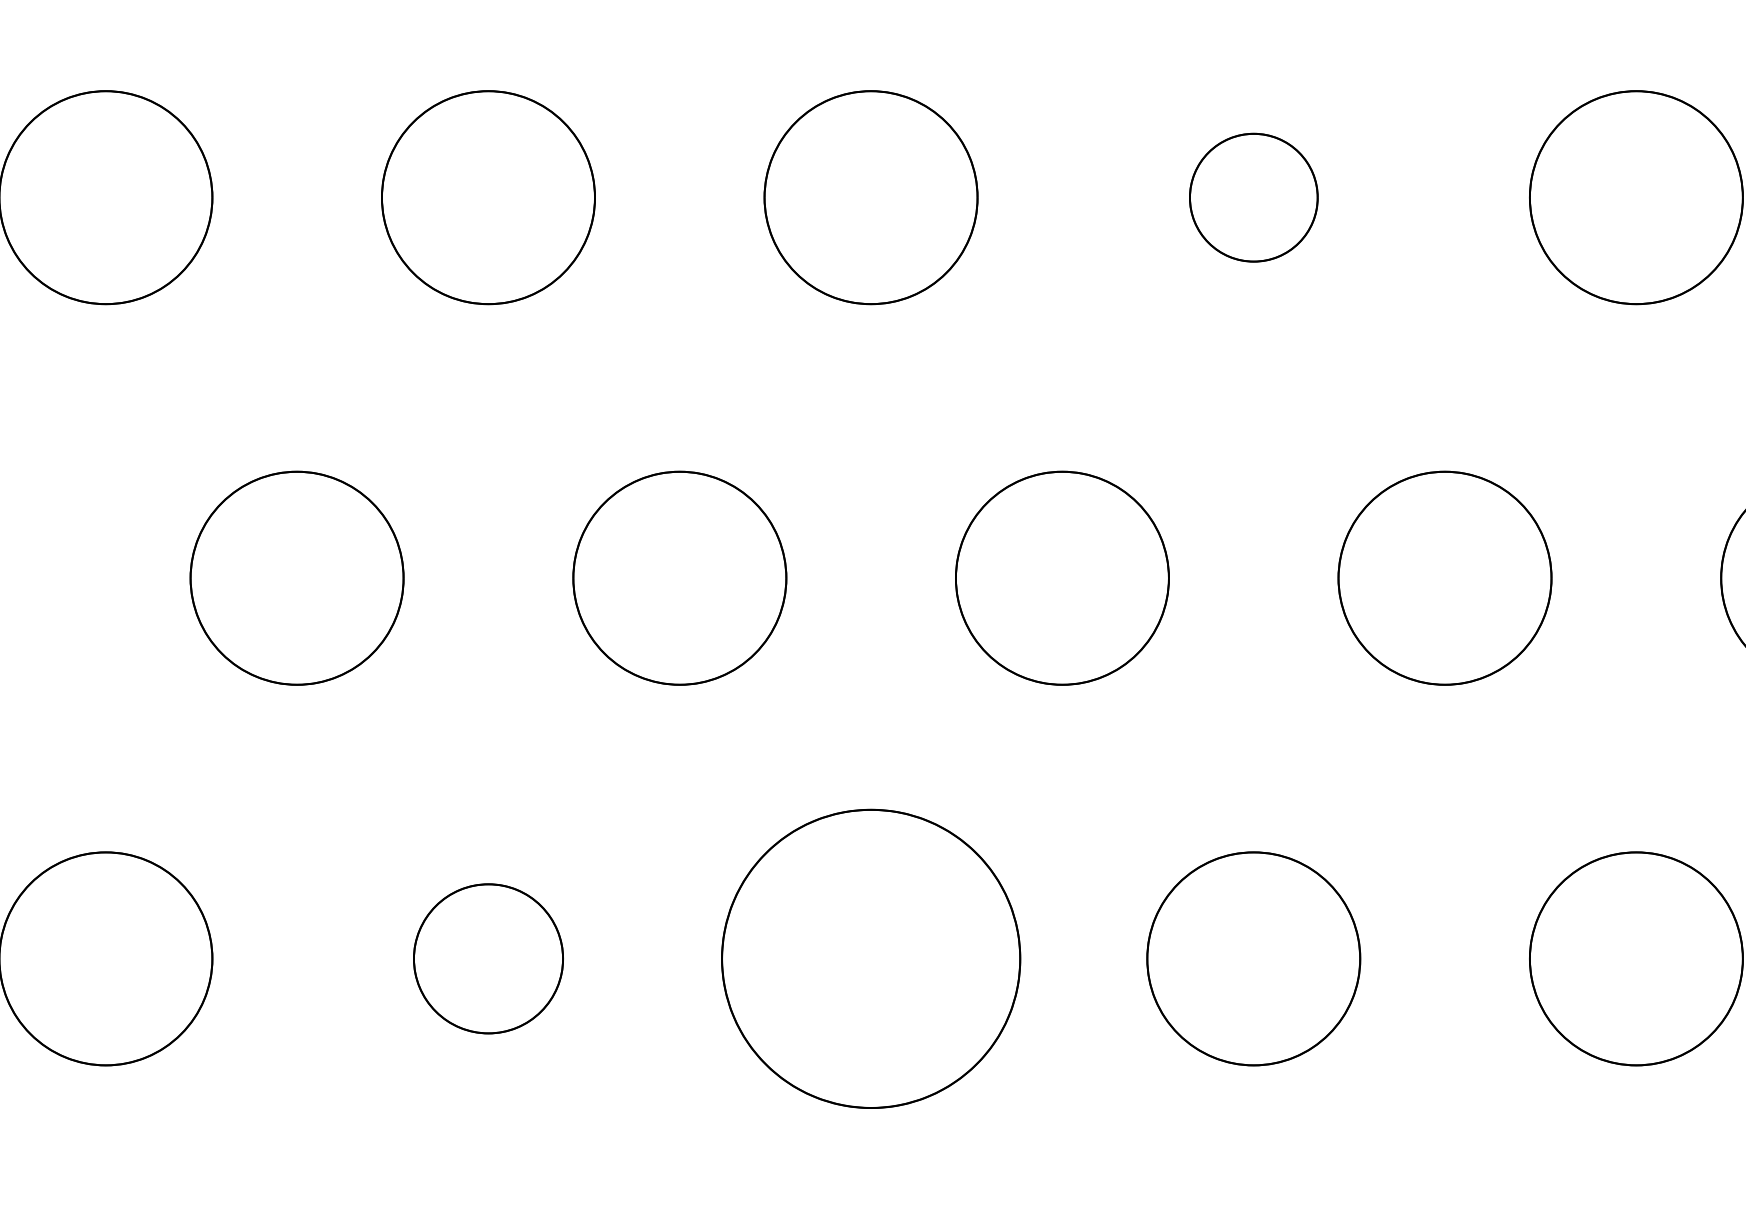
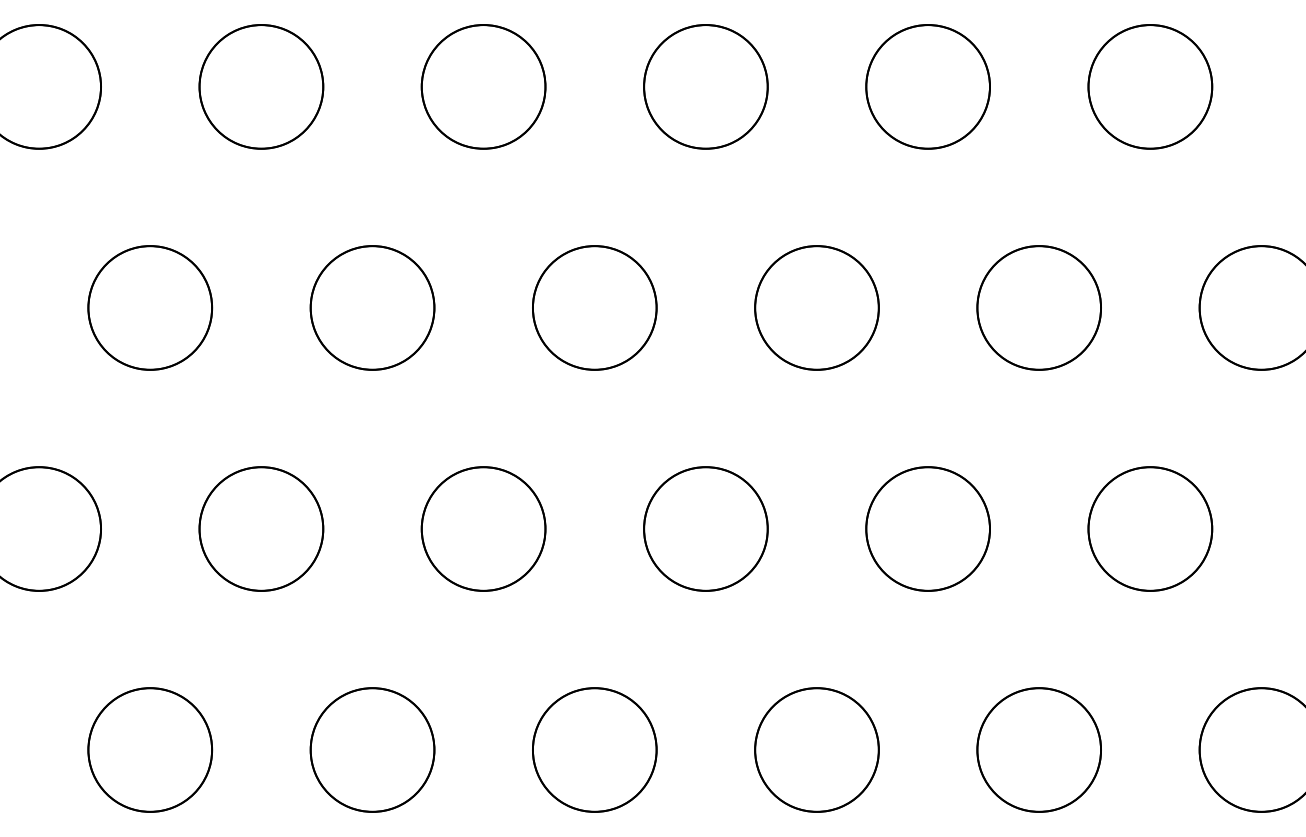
circle: (1253, 196) -> (705, 86), size x1.67
part: (488, 957) -> (261, 528), size x1.43
part: (870, 957) -> (483, 528), size x0.71

